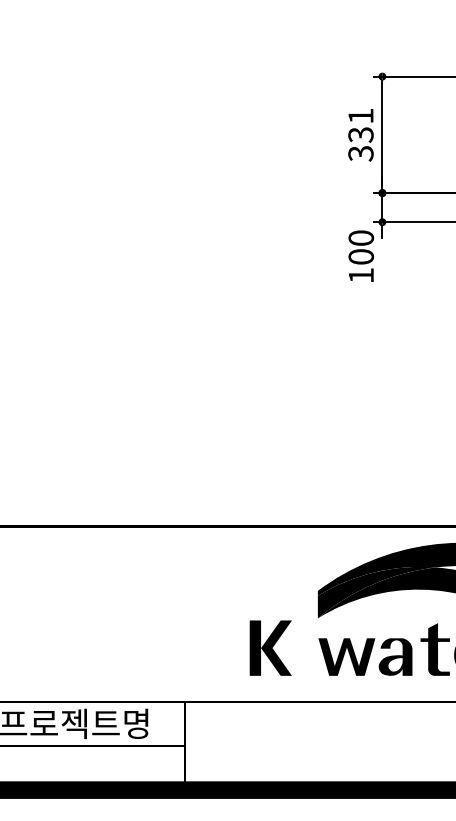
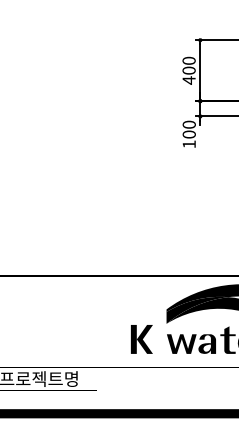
text: (359, 134) -> (188, 70), 331 -> 400

